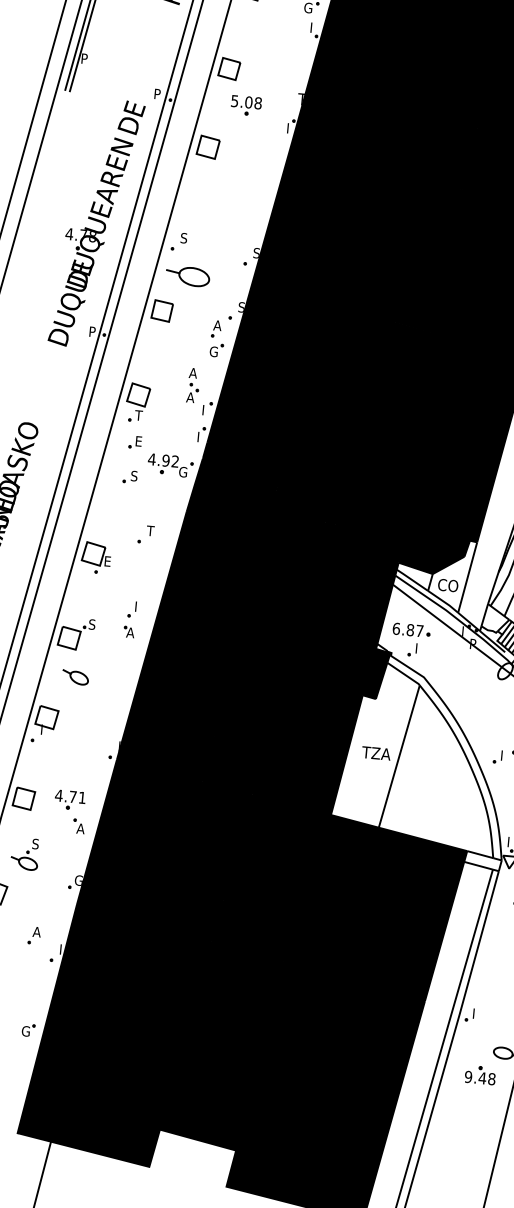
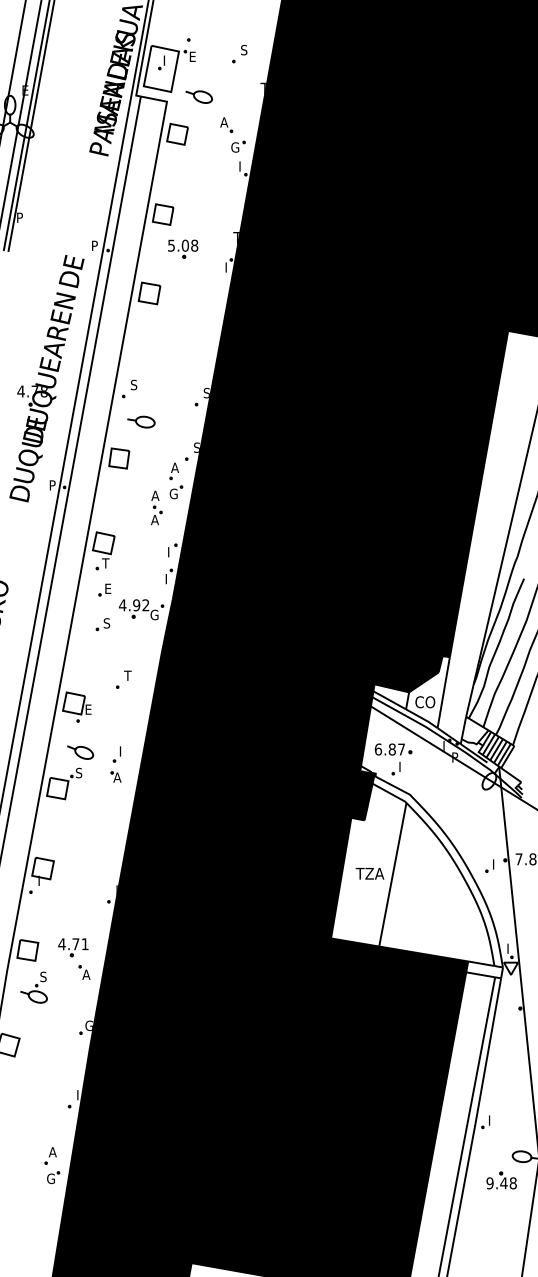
part: (188, 275) -> (141, 421), size x0.62
part: (193, 385) -> (156, 507), moved
part: (75, 677) -> (80, 752), moved
part: (24, 853) -> (33, 987), moved
part: (34, 935) -> (50, 1155), moved

